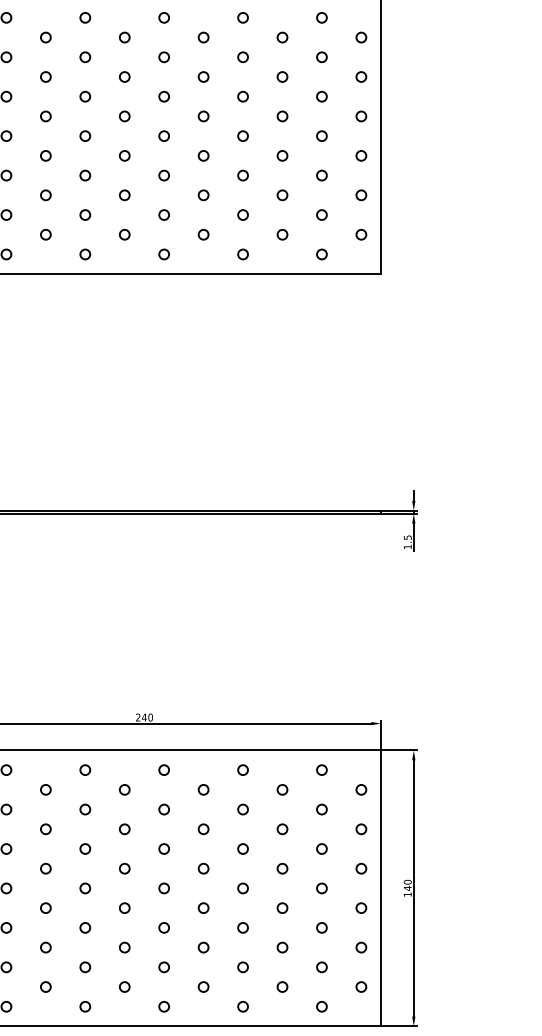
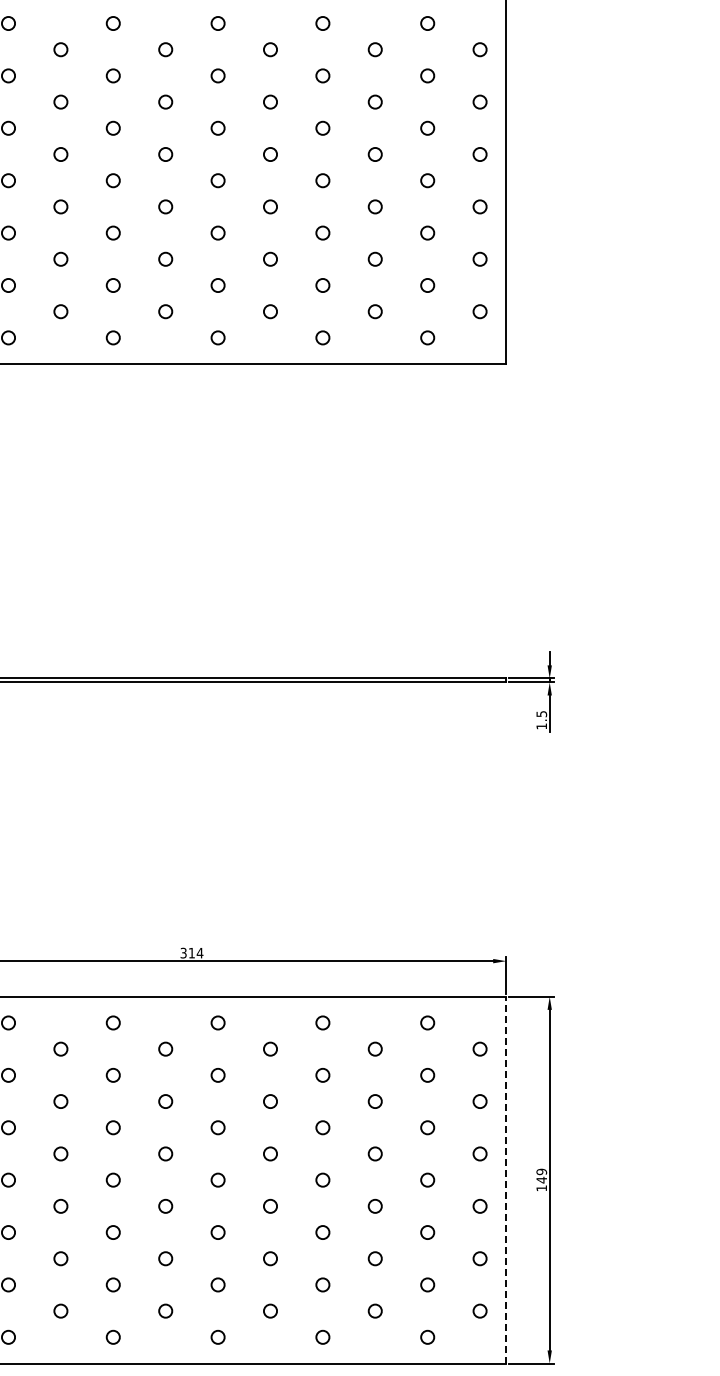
text: (144, 717) -> (191, 952), 240 -> 314
text: (407, 881) -> (541, 1171), 140 -> 149
line: (381, 887) -> (506, 1179), solid -> dashed

